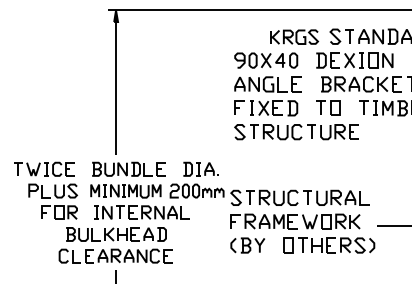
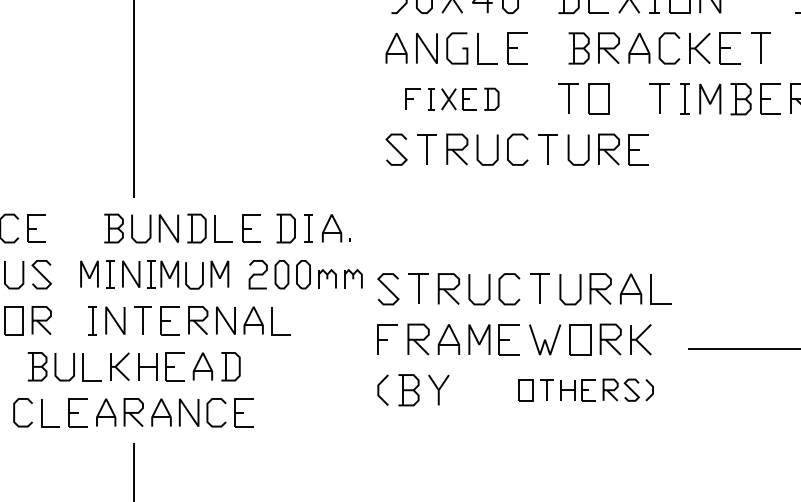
part: (266, 108) -> (452, 99), size x0.7
part: (128, 168) -> (181, 226), moved
part: (329, 245) -> (586, 390), size x0.7

